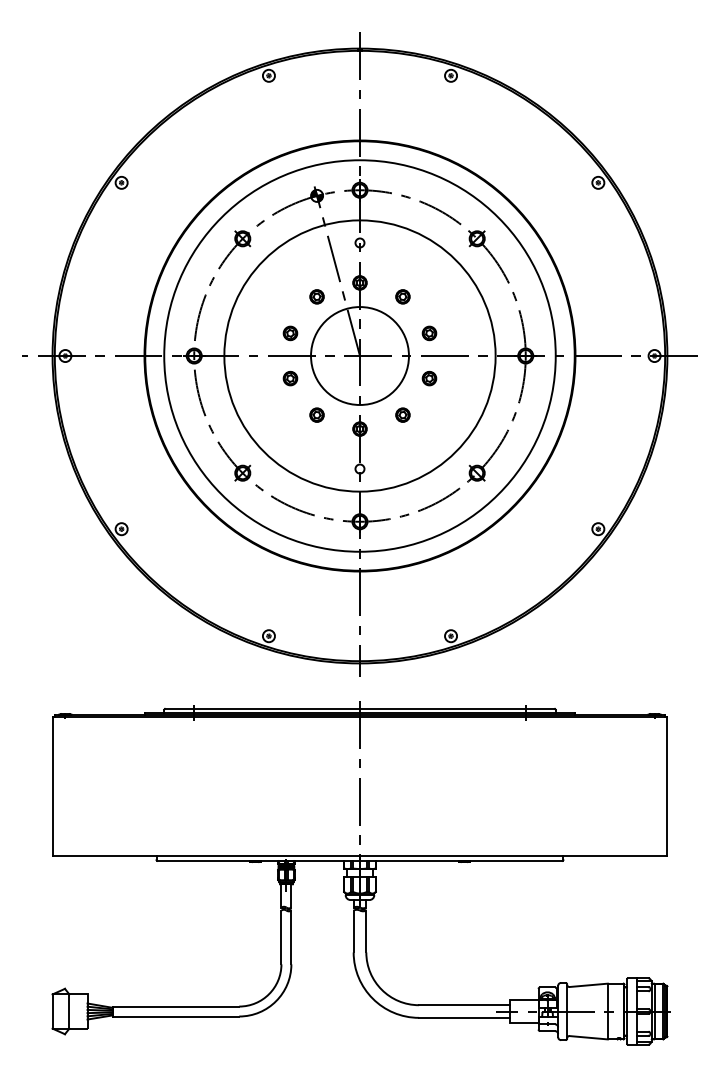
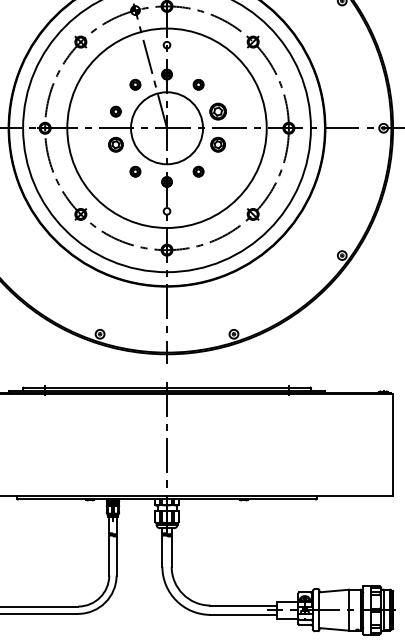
part: (429, 333) -> (218, 111), size x1.6
part: (290, 378) -> (115, 144), size x1.4
part: (429, 378) -> (218, 144), size x1.4

